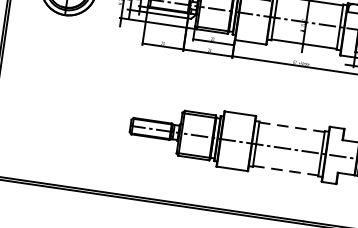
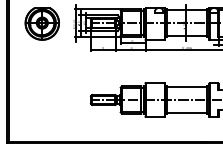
line: (292, 126) -> (187, 86), dashed -> solid
line: (286, 171) -> (187, 113), dashed -> solid

